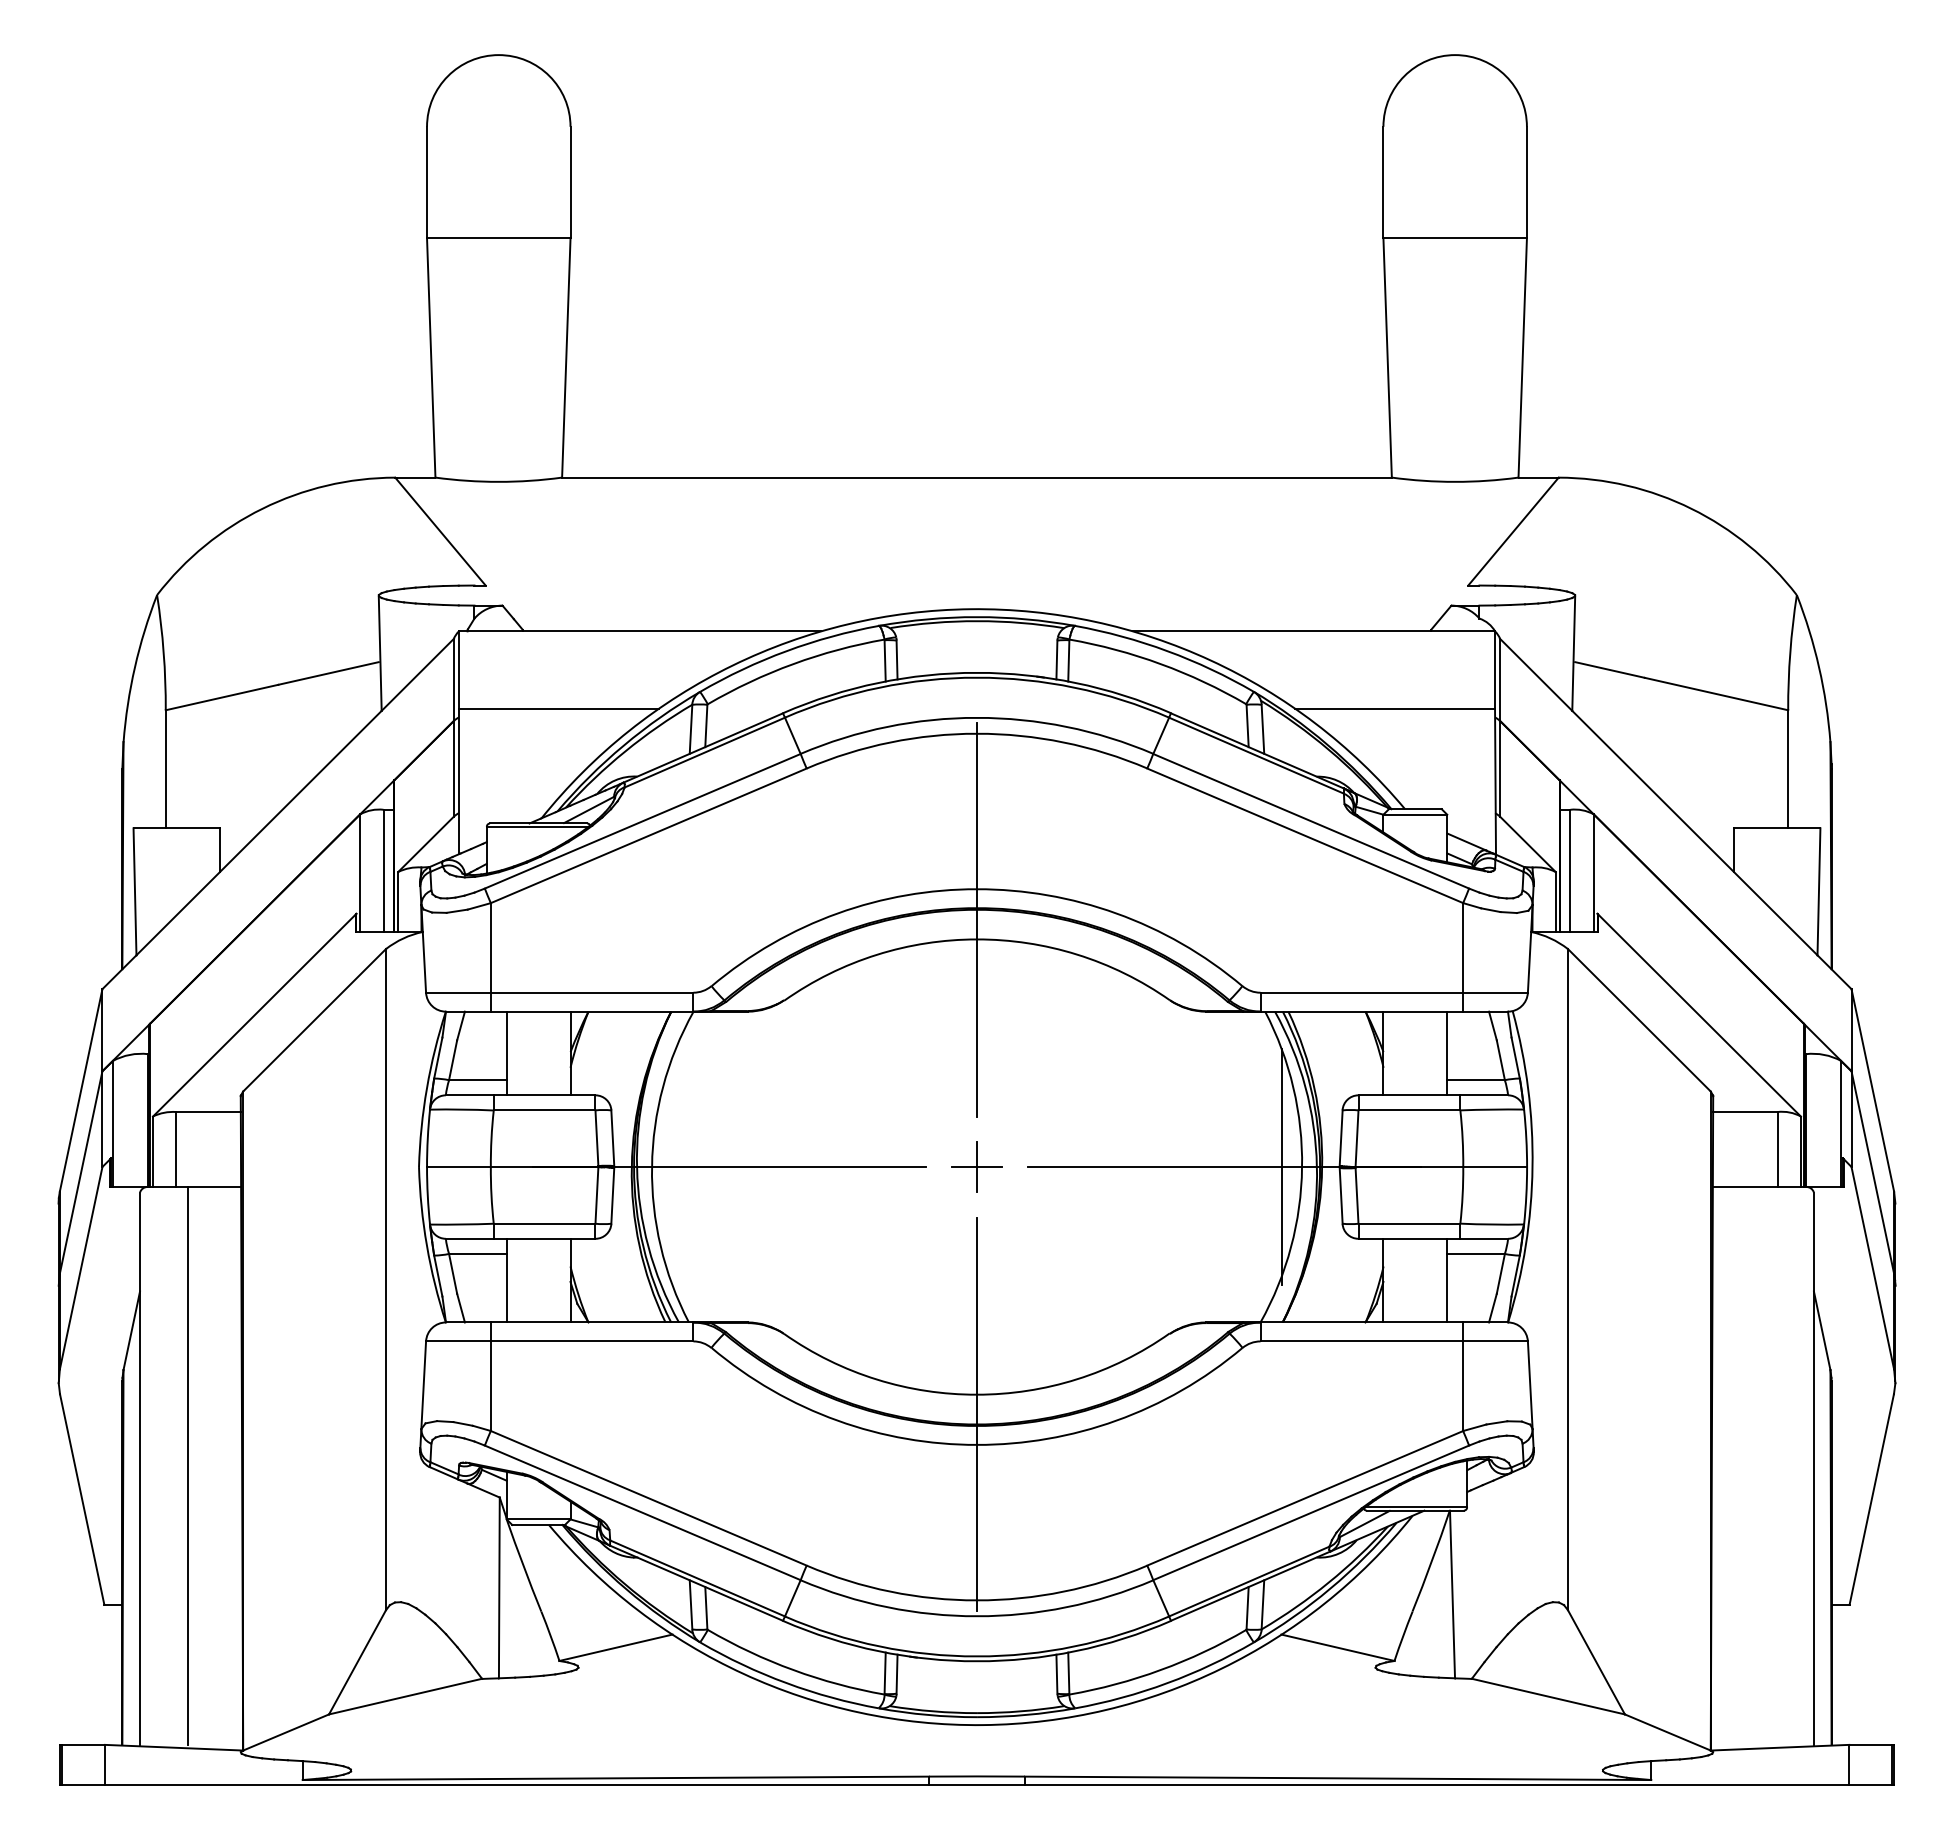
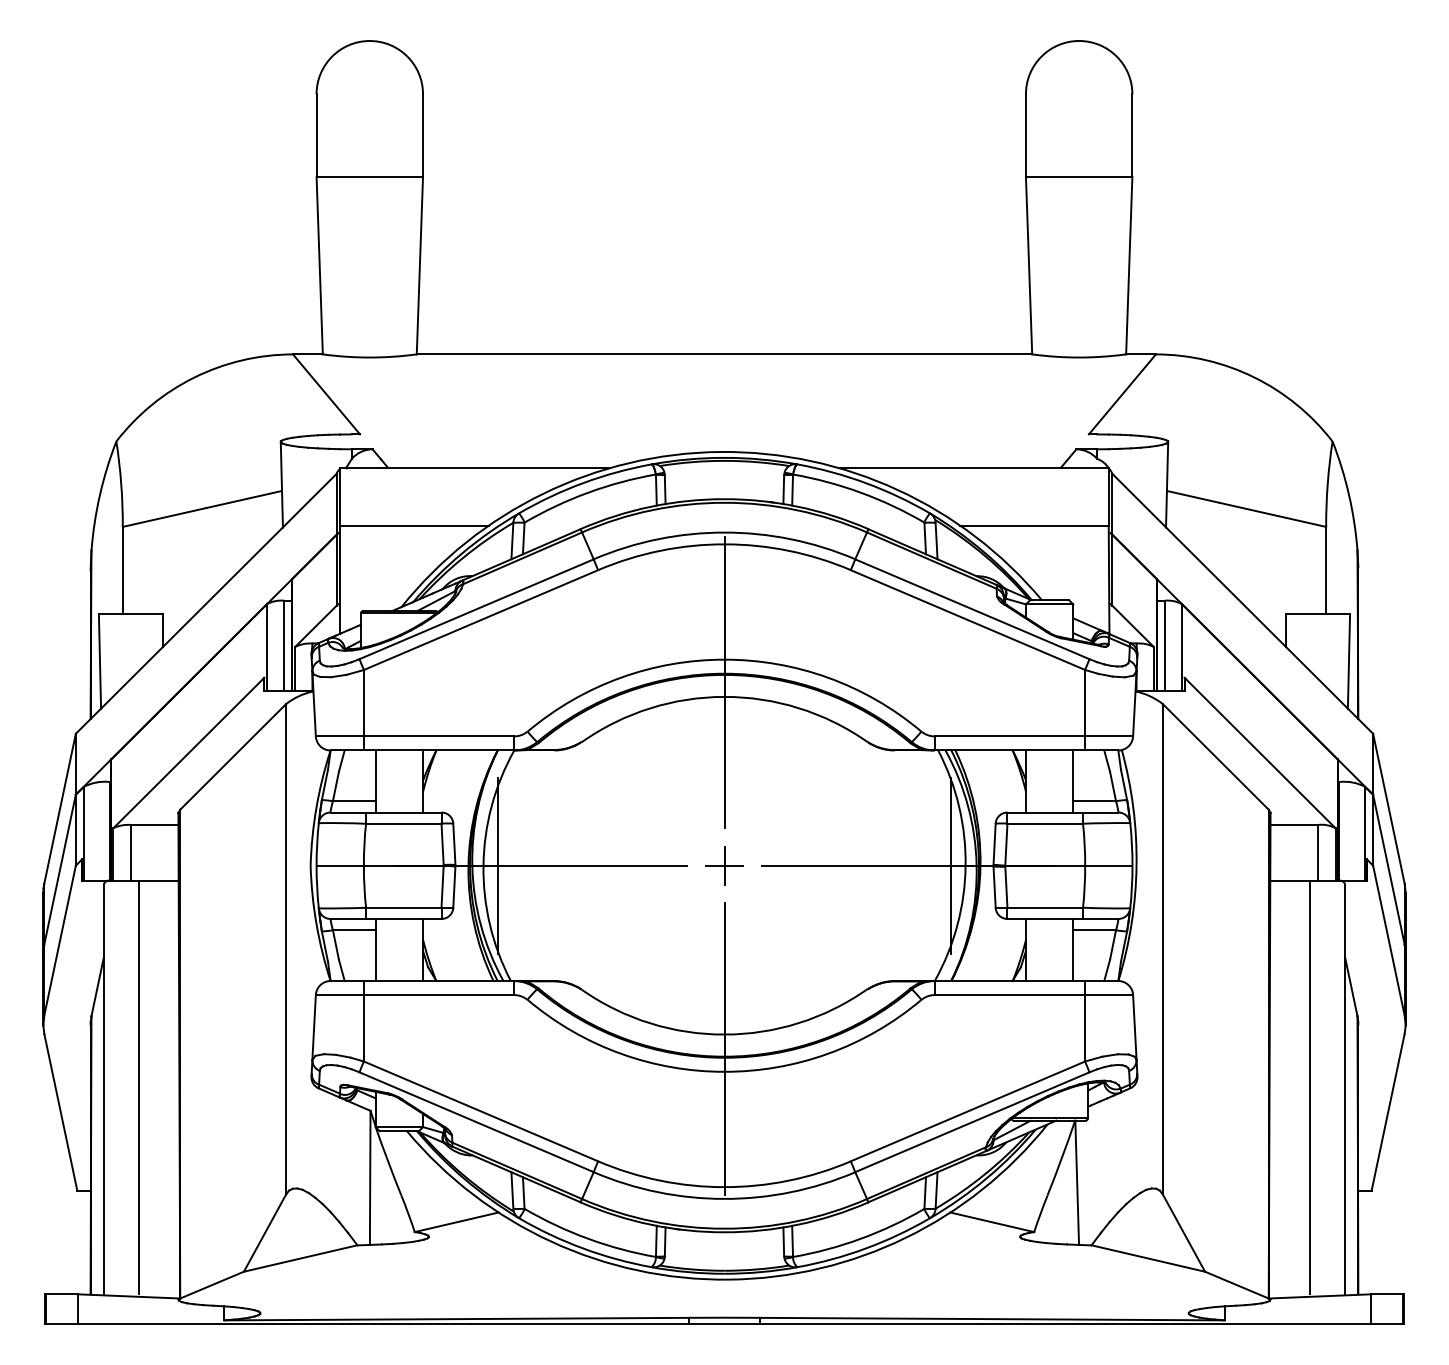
line: (671, 1166) -> (497, 865), added
line: (1766, 1465) -> (1310, 1087), added

